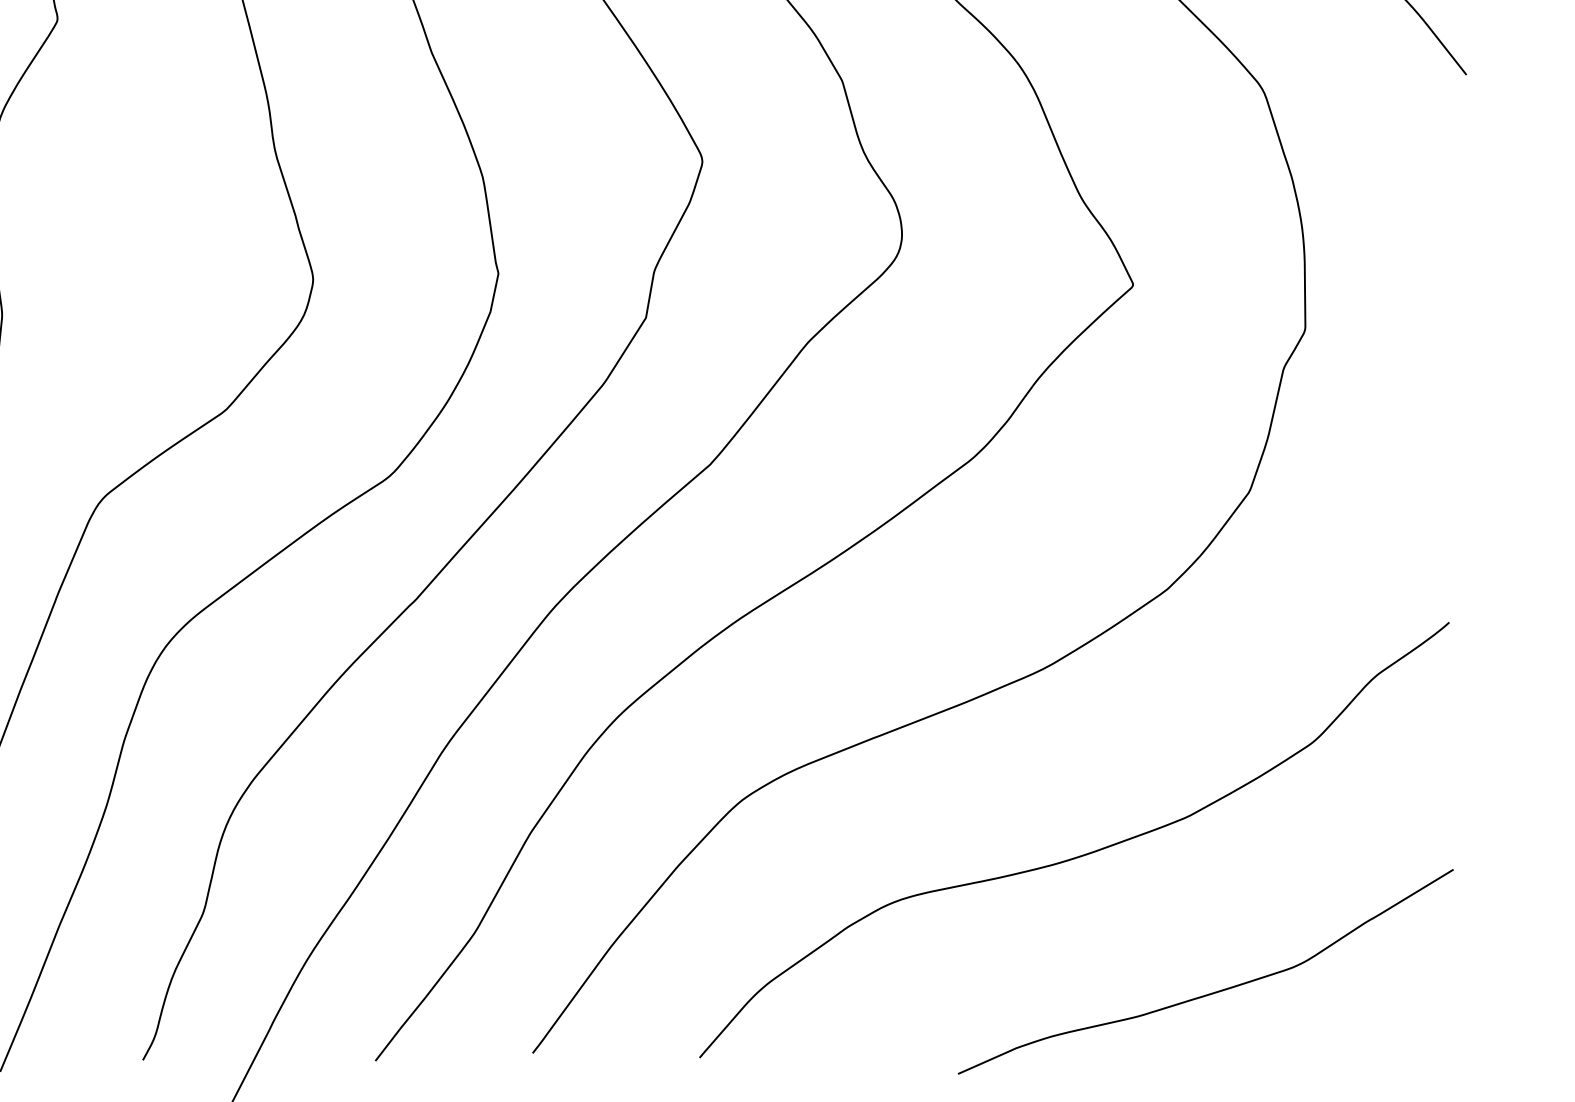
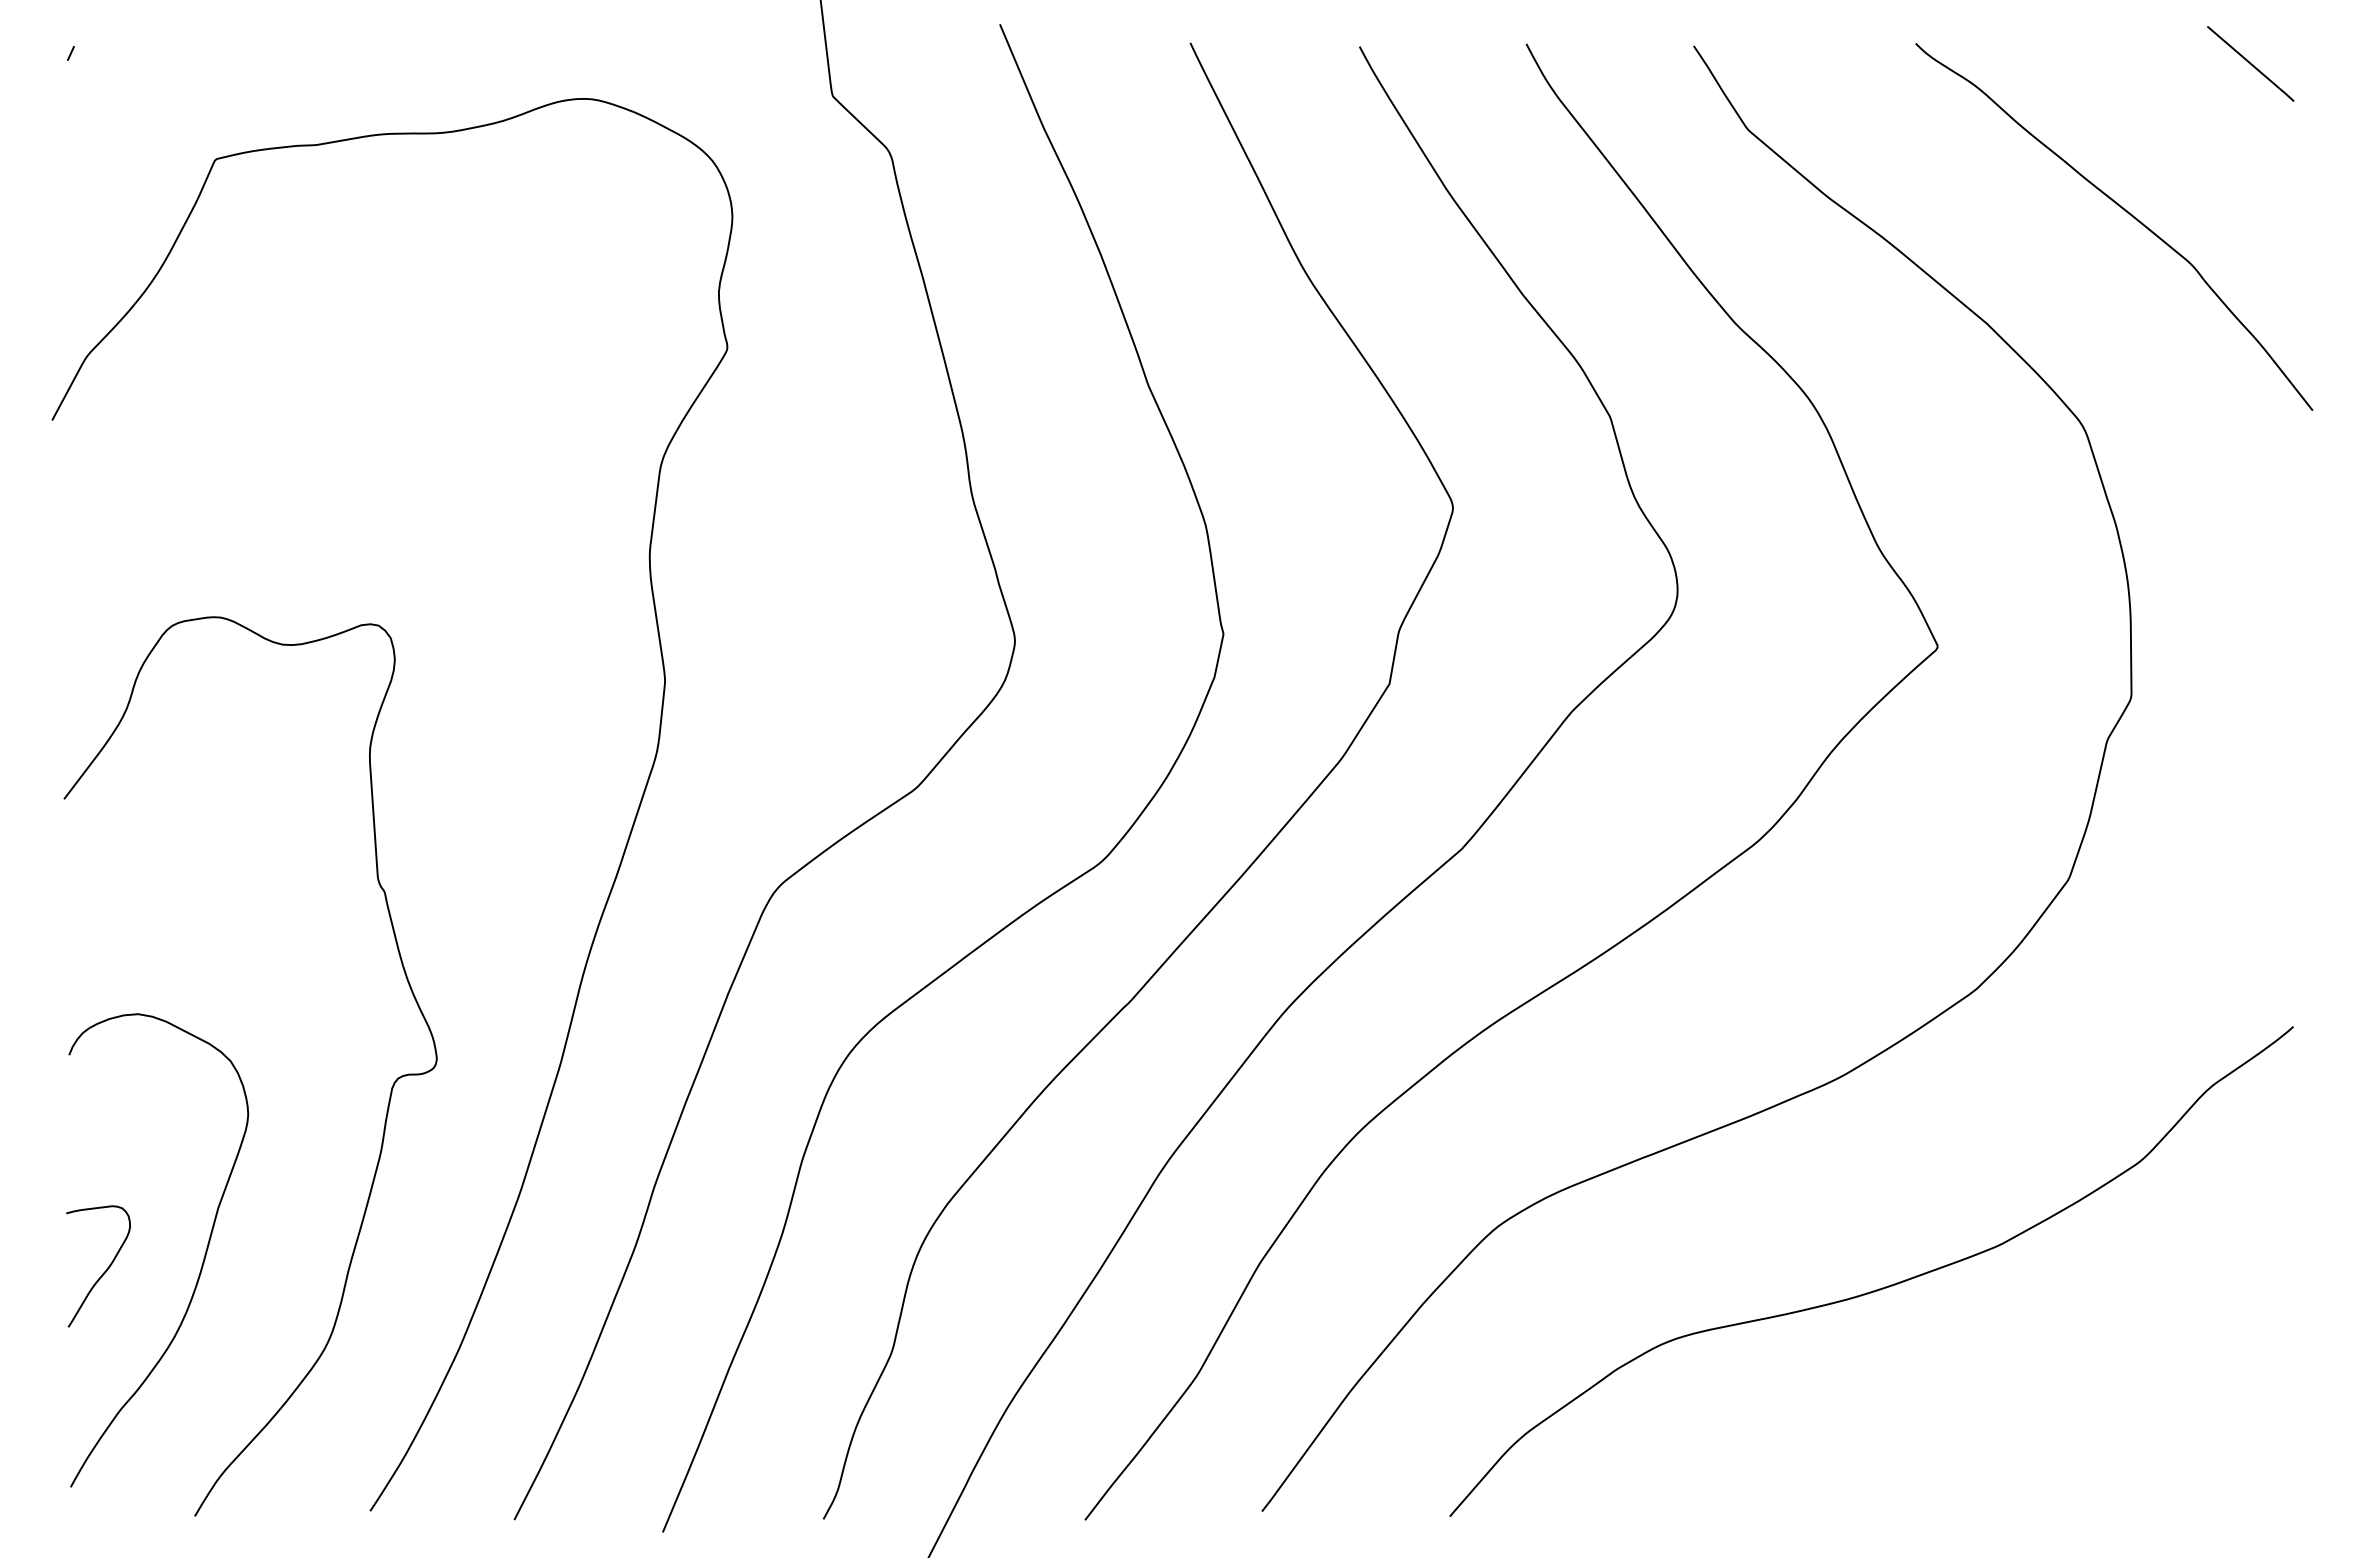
curve: (1213, 991) -> (2028, 1442), removed

